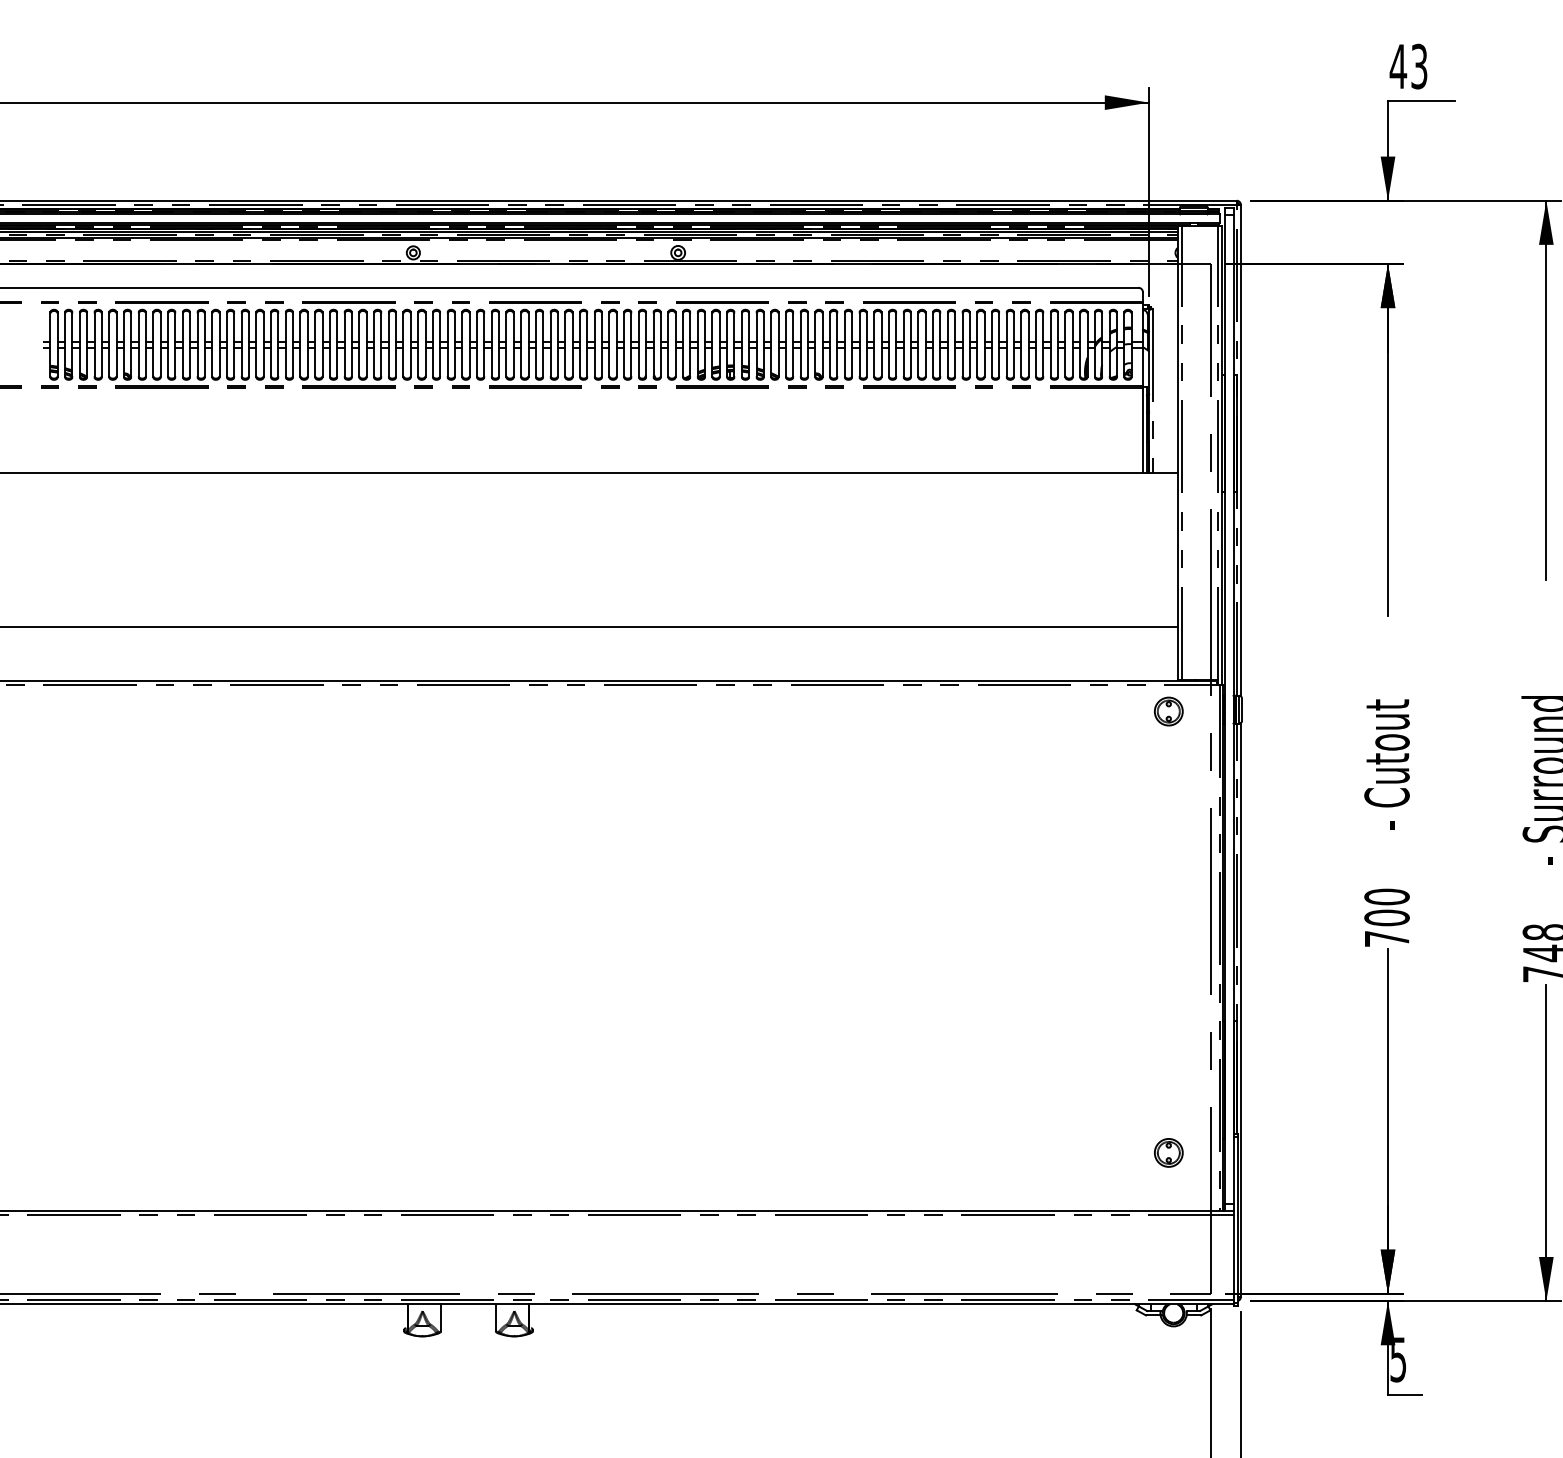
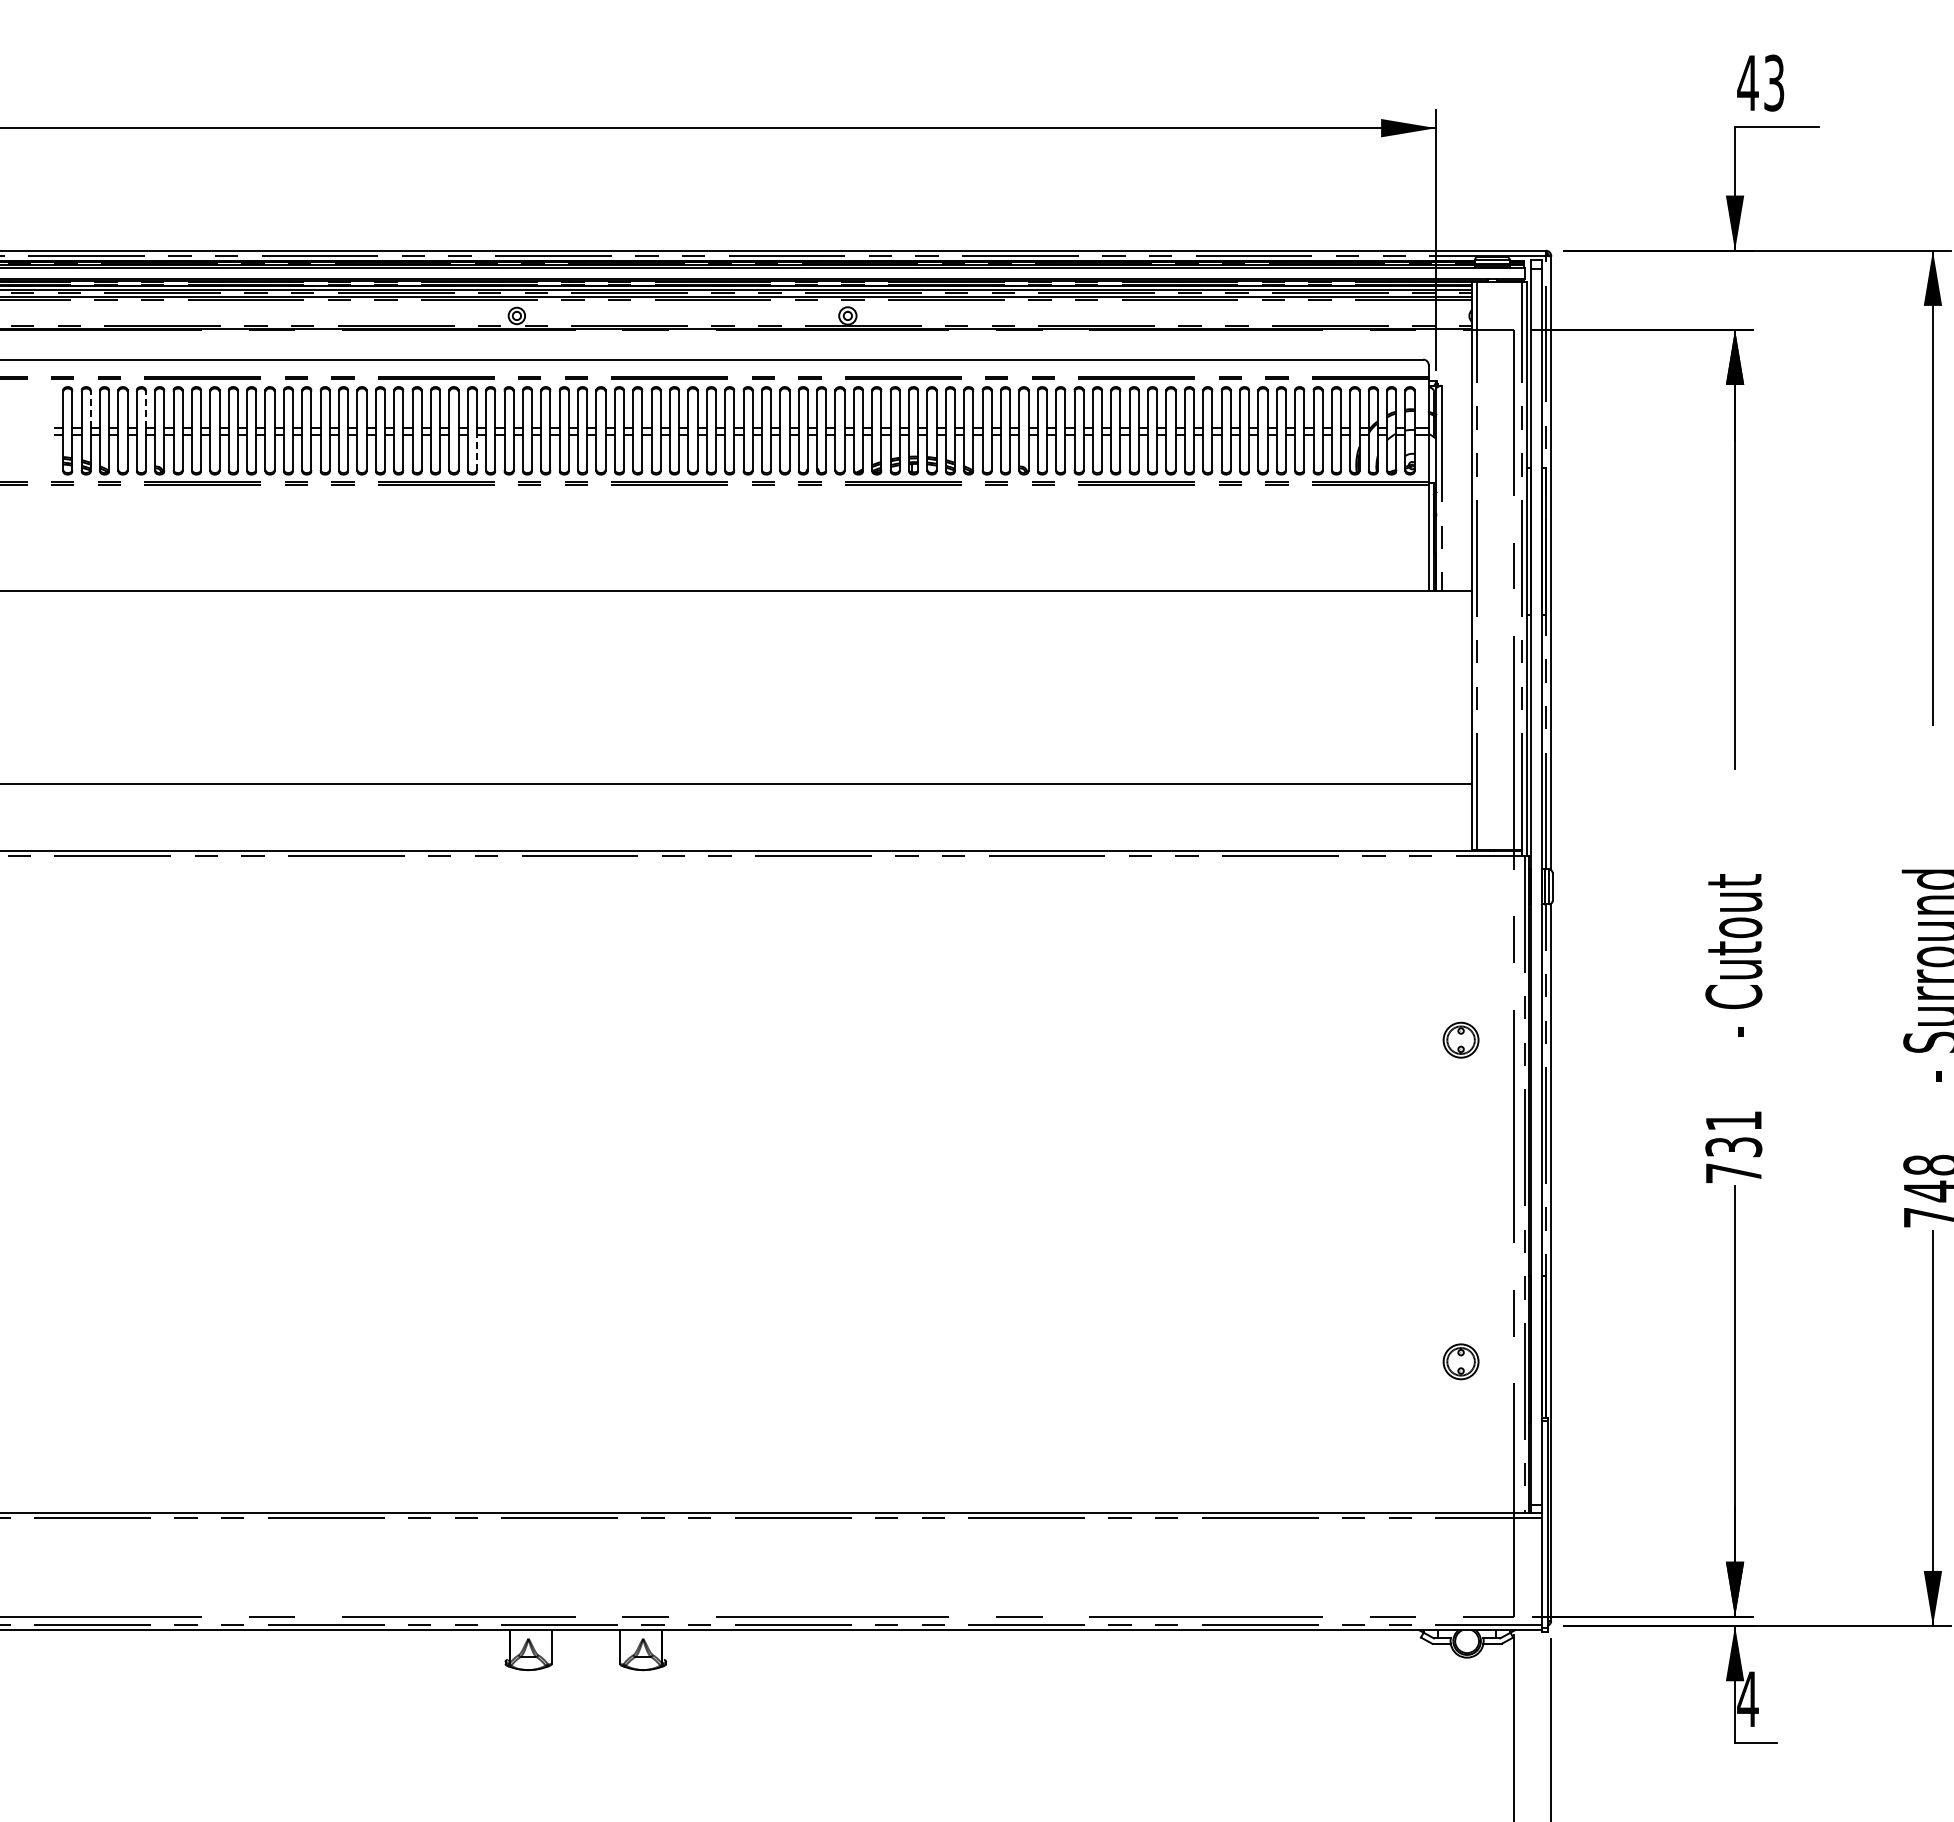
line: (72, 327) -> (90, 409), solid -> dashed
line: (116, 327) -> (145, 409), solid -> dashed
line: (381, 362) -> (476, 452), solid -> dashed
part: (1168, 710) -> (1460, 1039), moved
text: (1386, 907) -> (1733, 1133), 700 -> 731
part: (1168, 1152) -> (1460, 1361), moved
text: (1397, 1359) -> (1747, 1699), 5 -> 4

